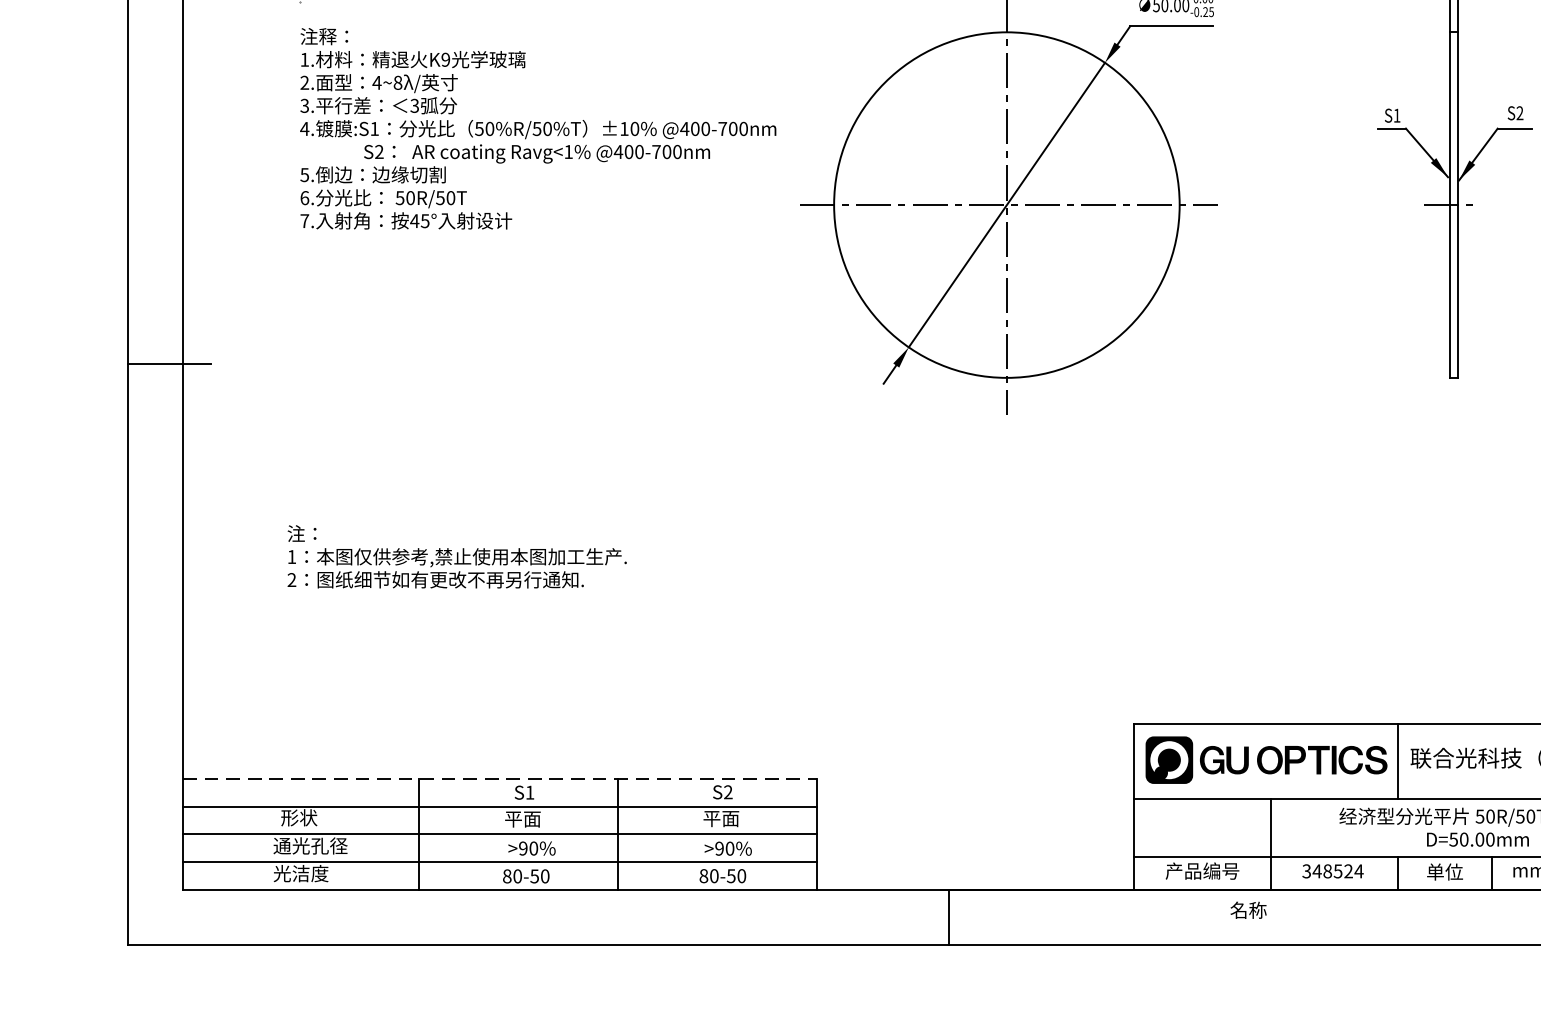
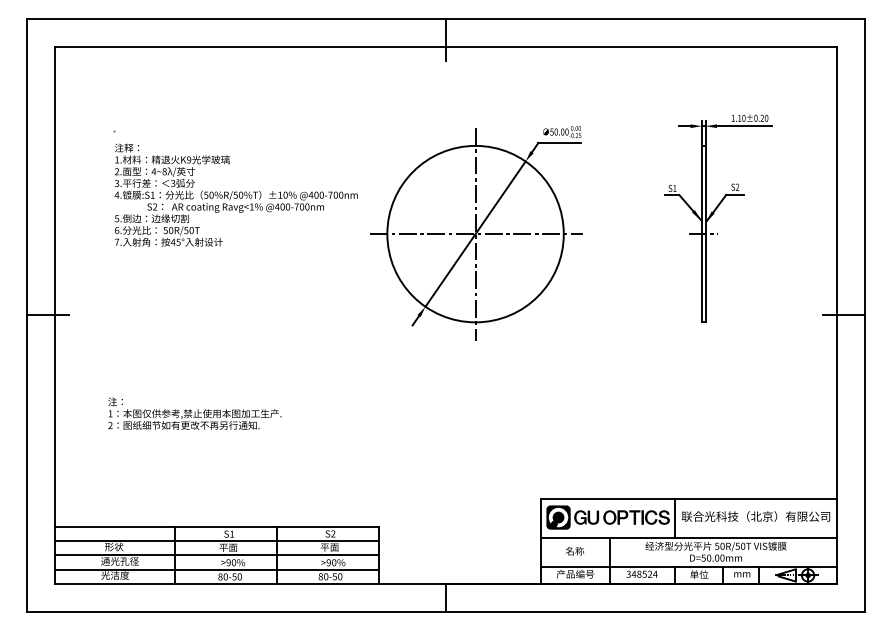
line: (499, 779) -> (216, 527), dashed -> solid
text: (1249, 910) -> (575, 551), moved

